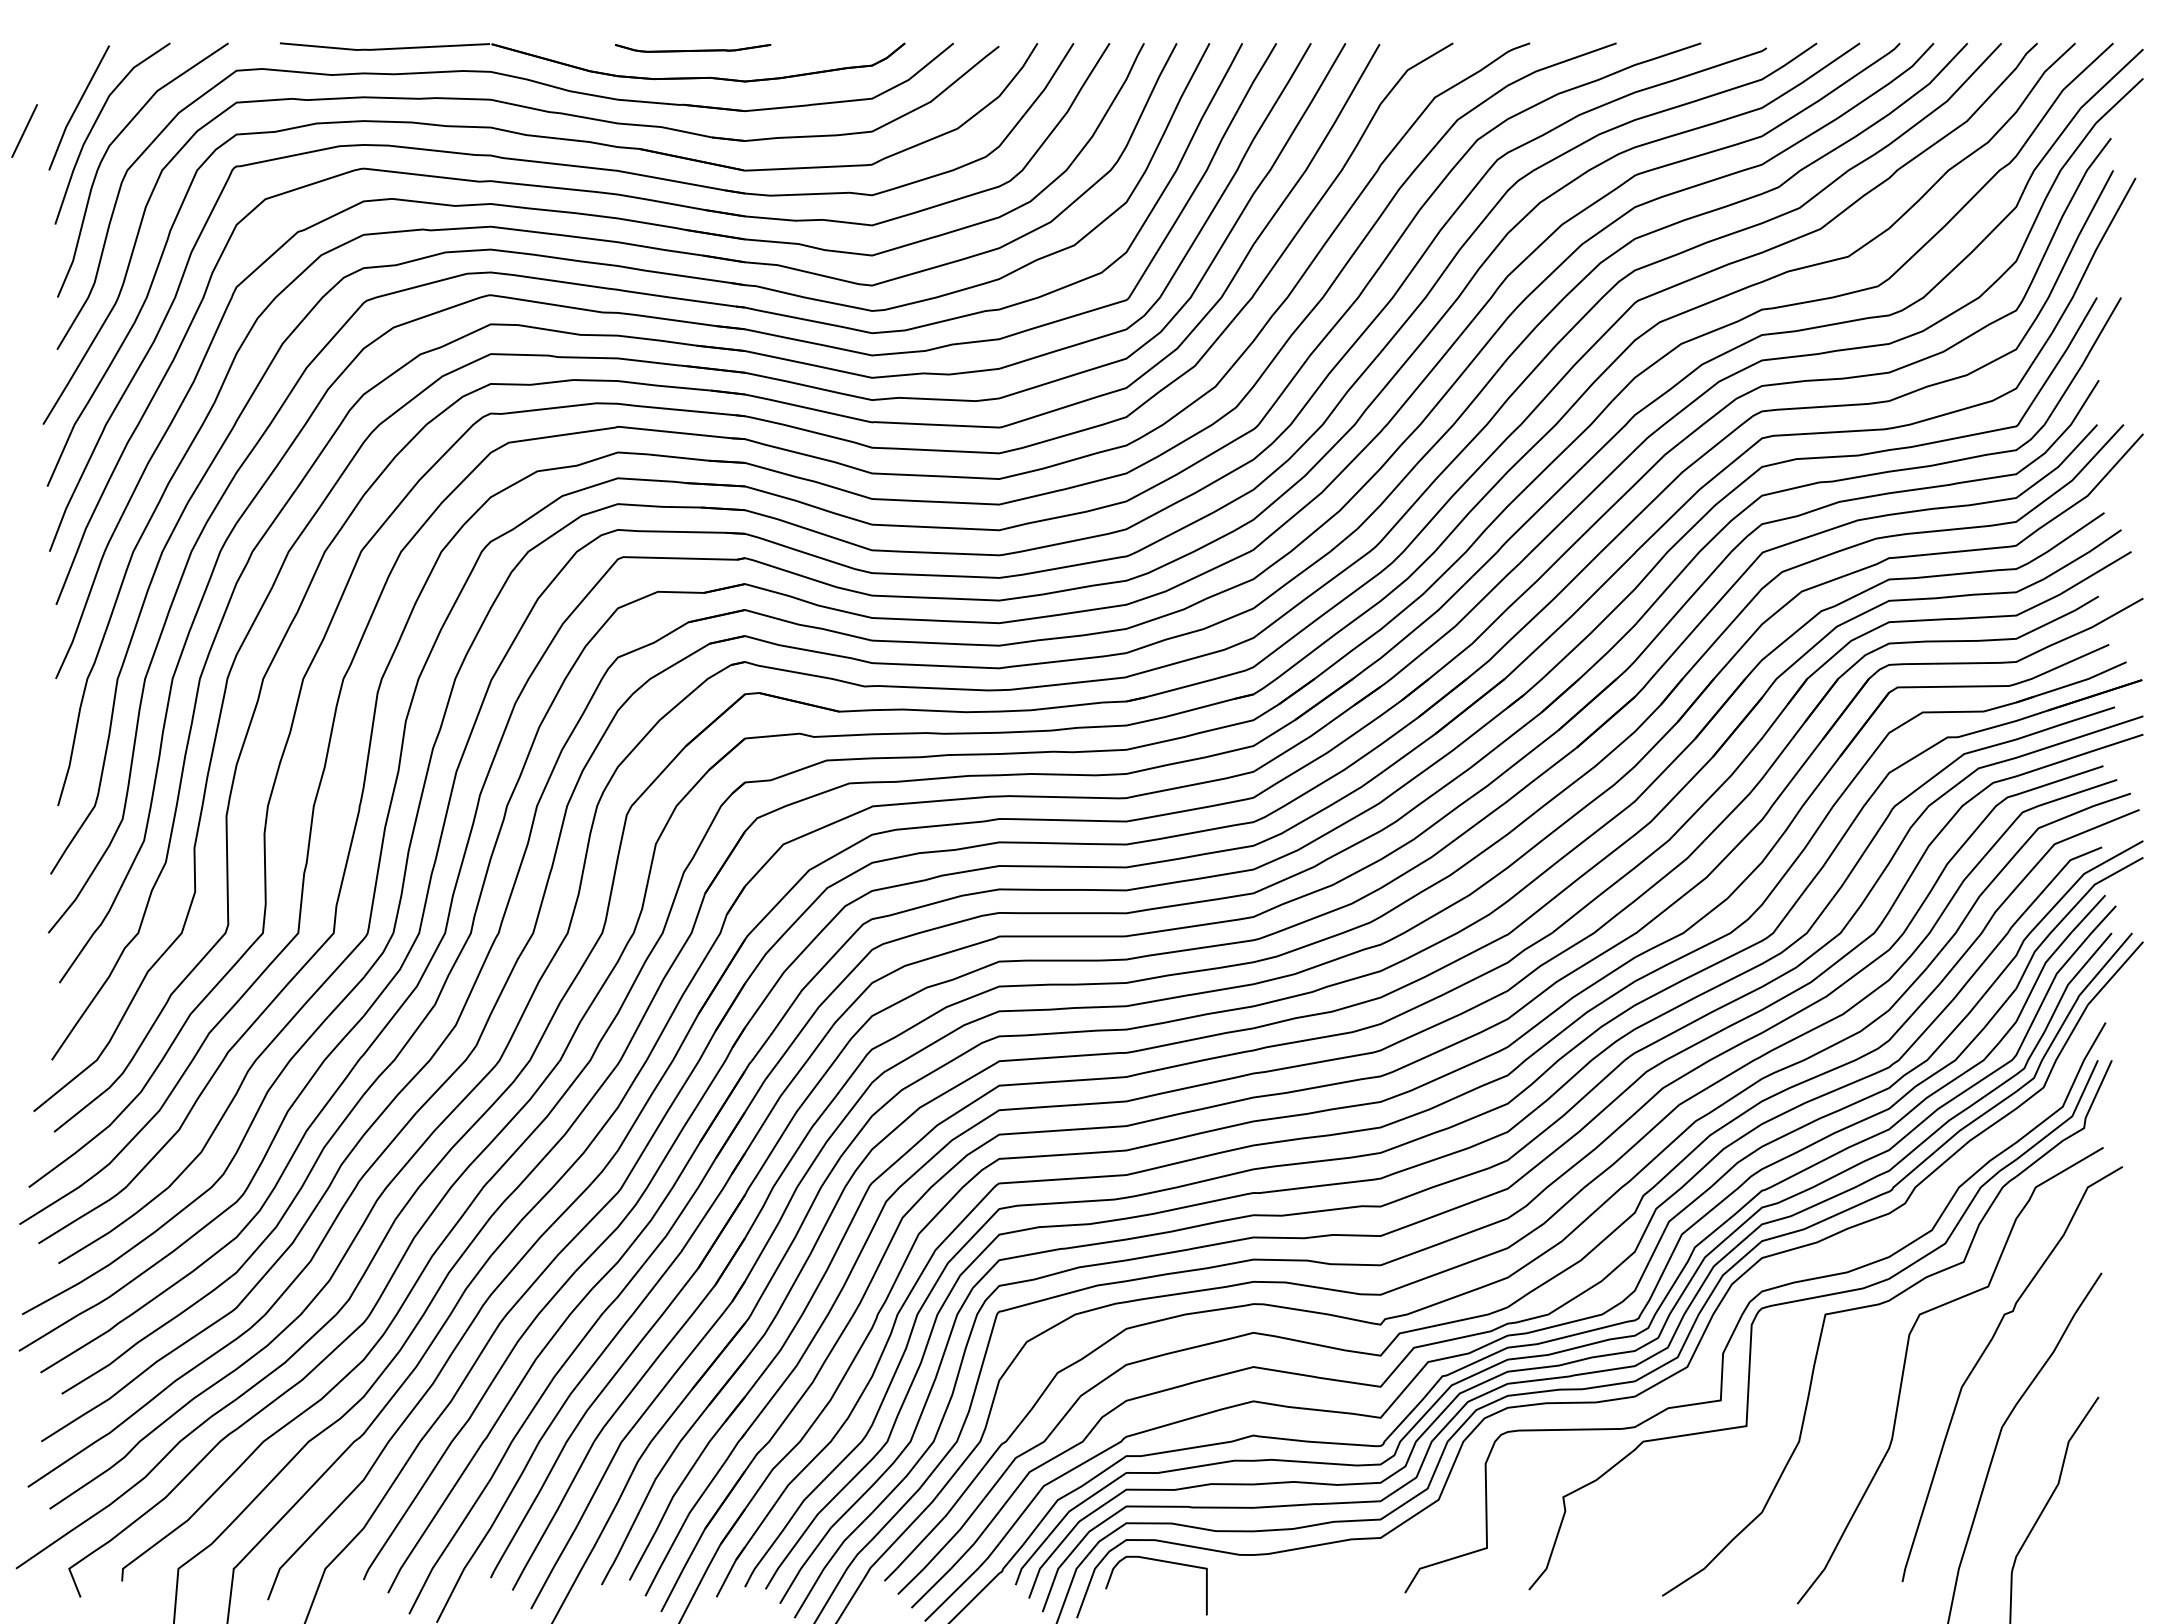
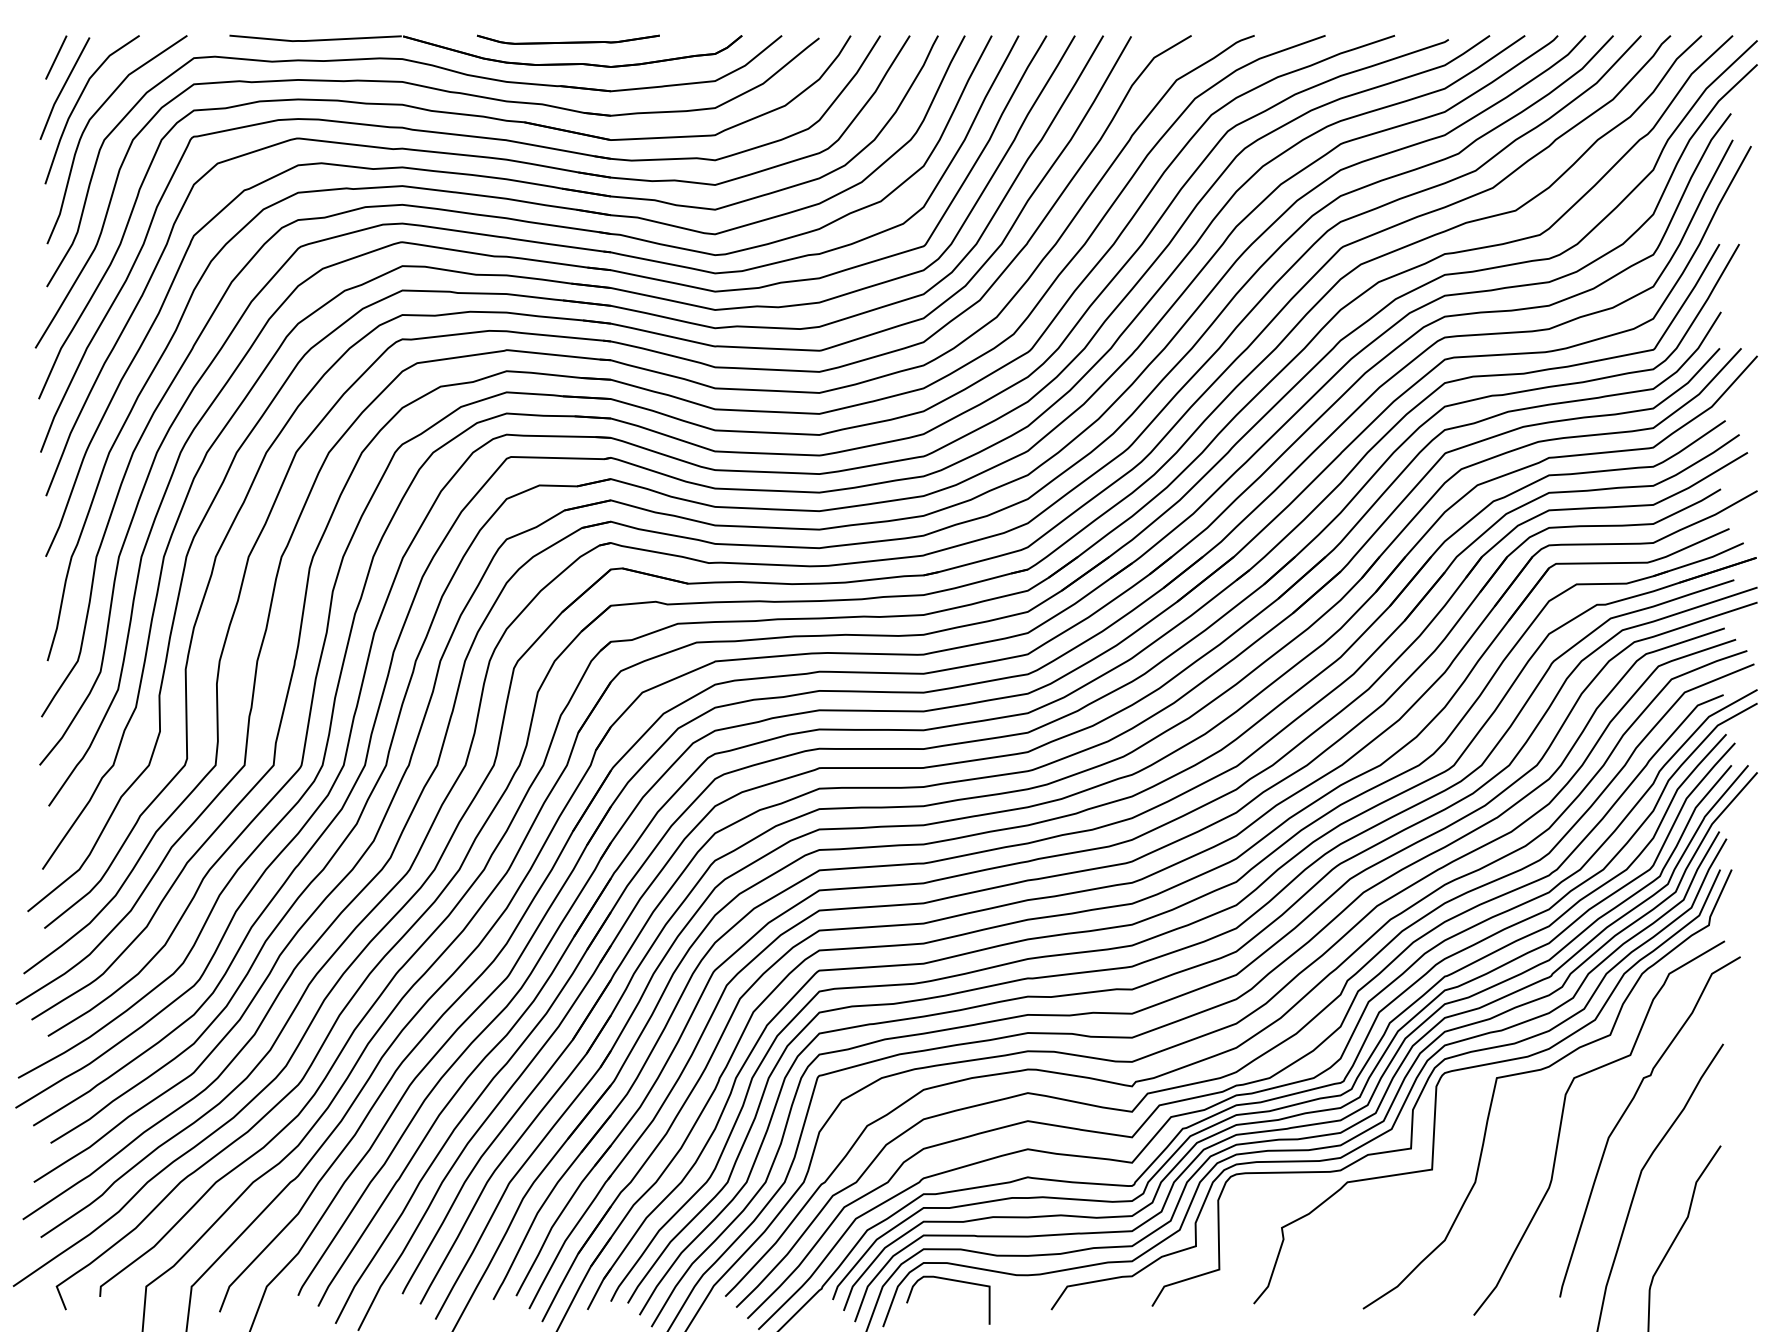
part: (692, 48) -> (567, 39), size x1.43
line: (24, 130) -> (56, 57), moved
curve: (1722, 1322) -> (1412, 1084), added

